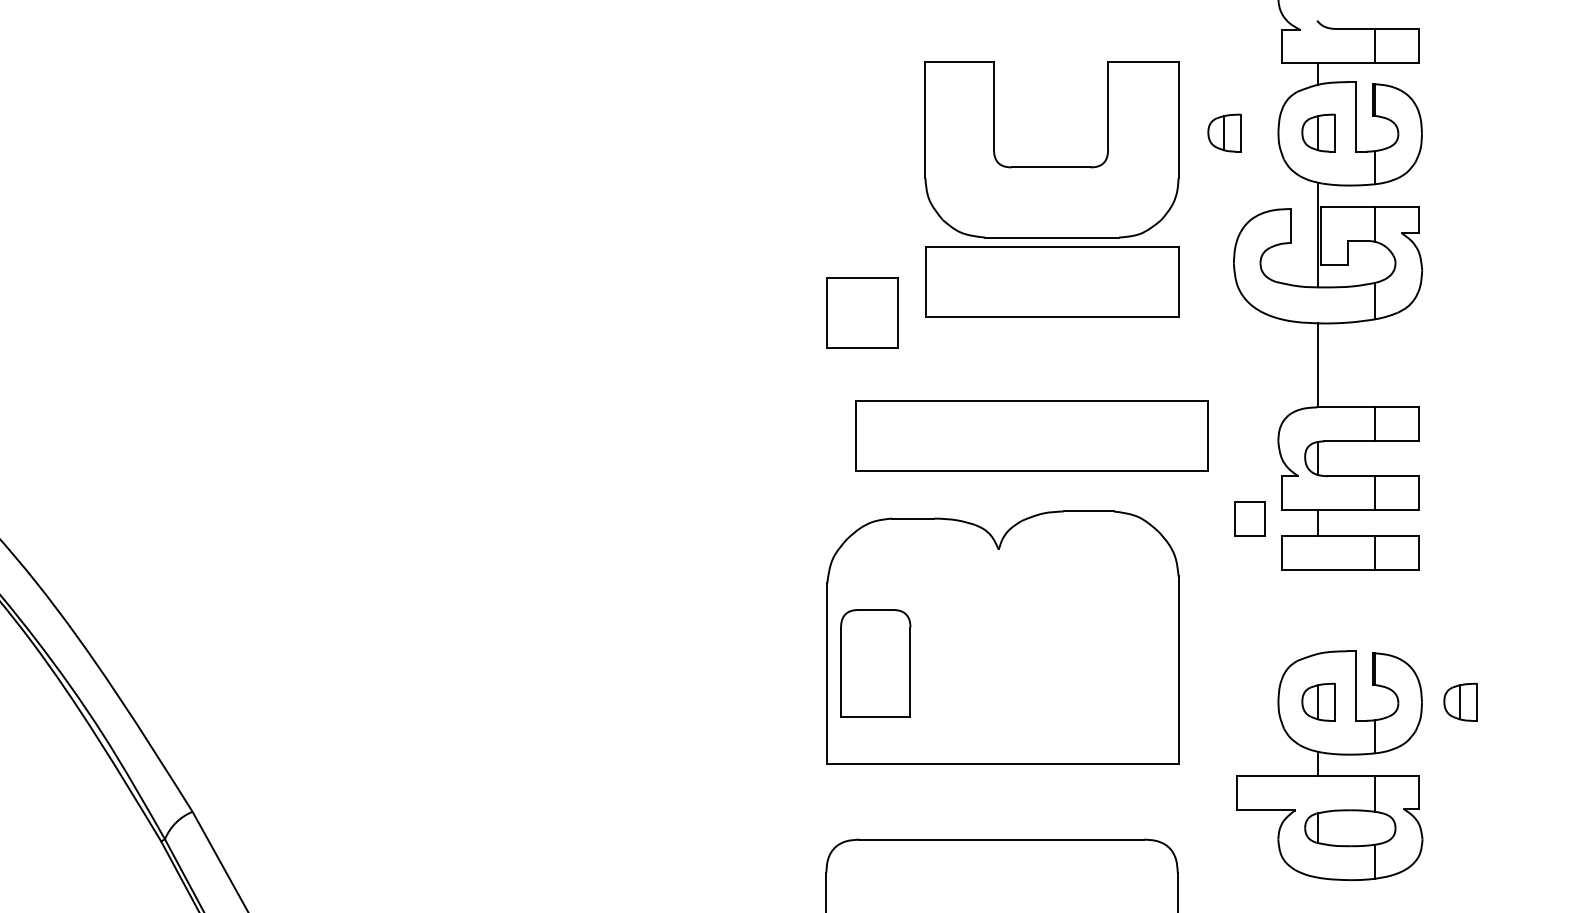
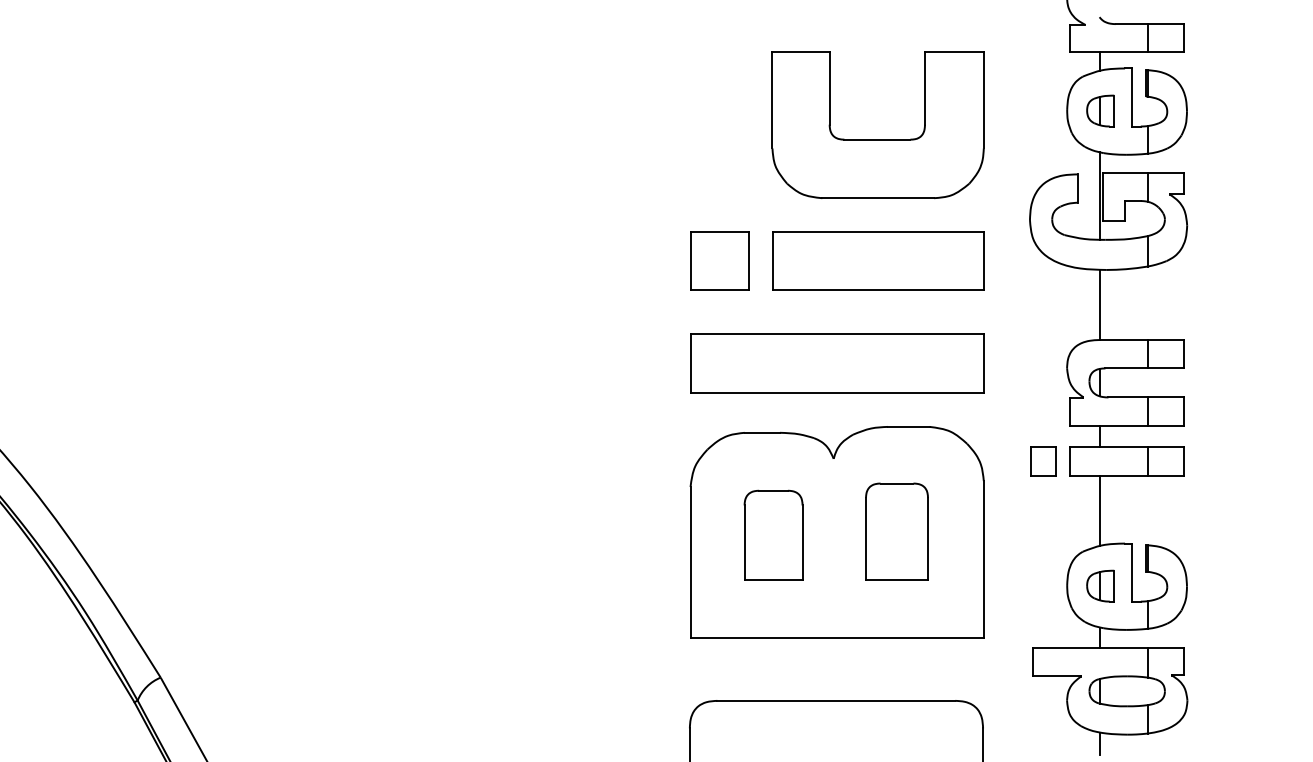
part: (1224, 132) -> (1022, 110), removed
part: (1052, 281) -> (878, 260), moved
part: (1031, 435) -> (836, 363), moved
part: (1249, 518) -> (1043, 461), moved
line: (1318, 611) -> (1100, 510), added
part: (1074, 636) -> (896, 531), added
part: (875, 663) -> (773, 535), moved
part: (1460, 701) -> (1219, 585), removed
line: (1318, 890) -> (1100, 743), added

